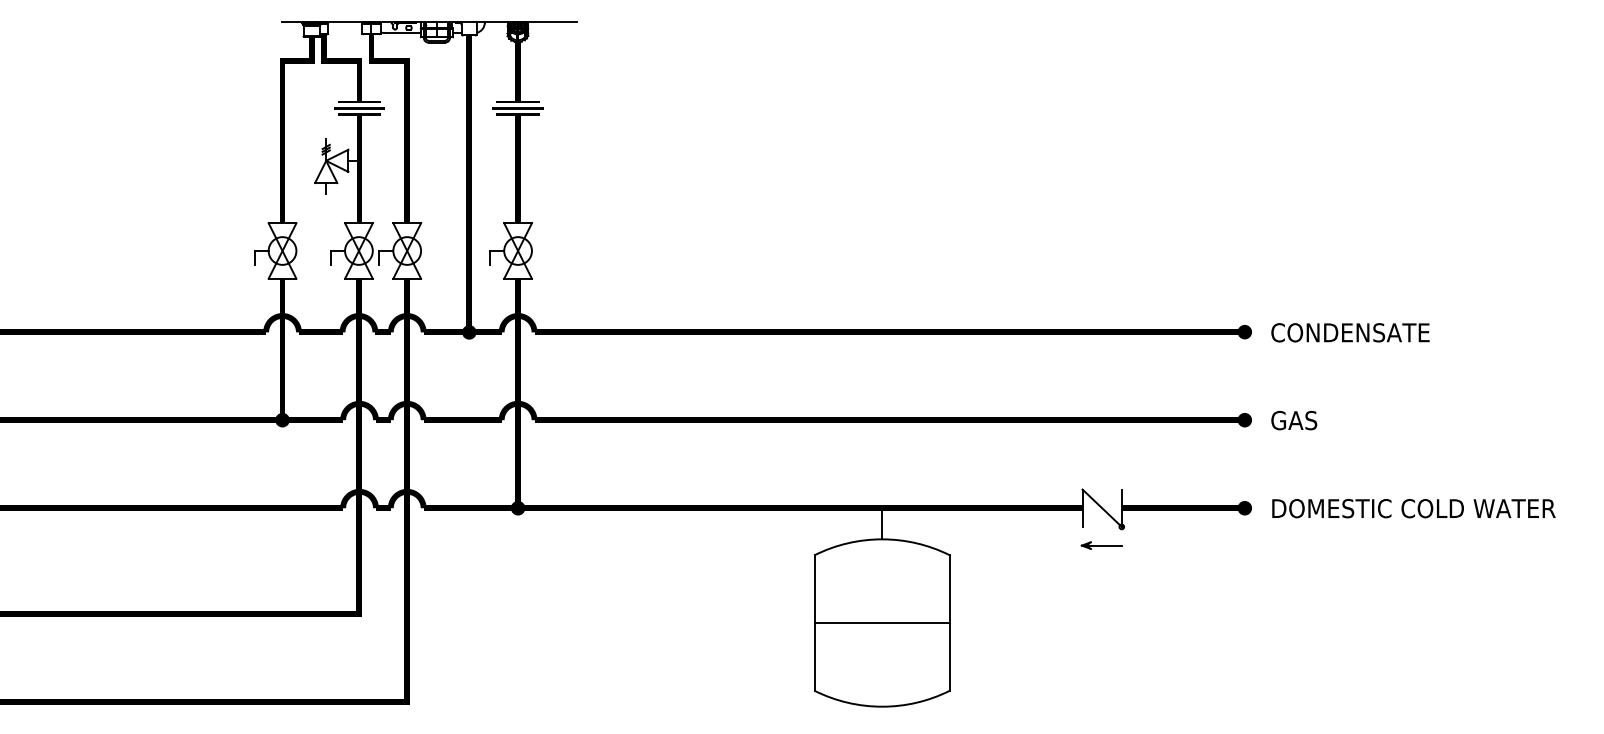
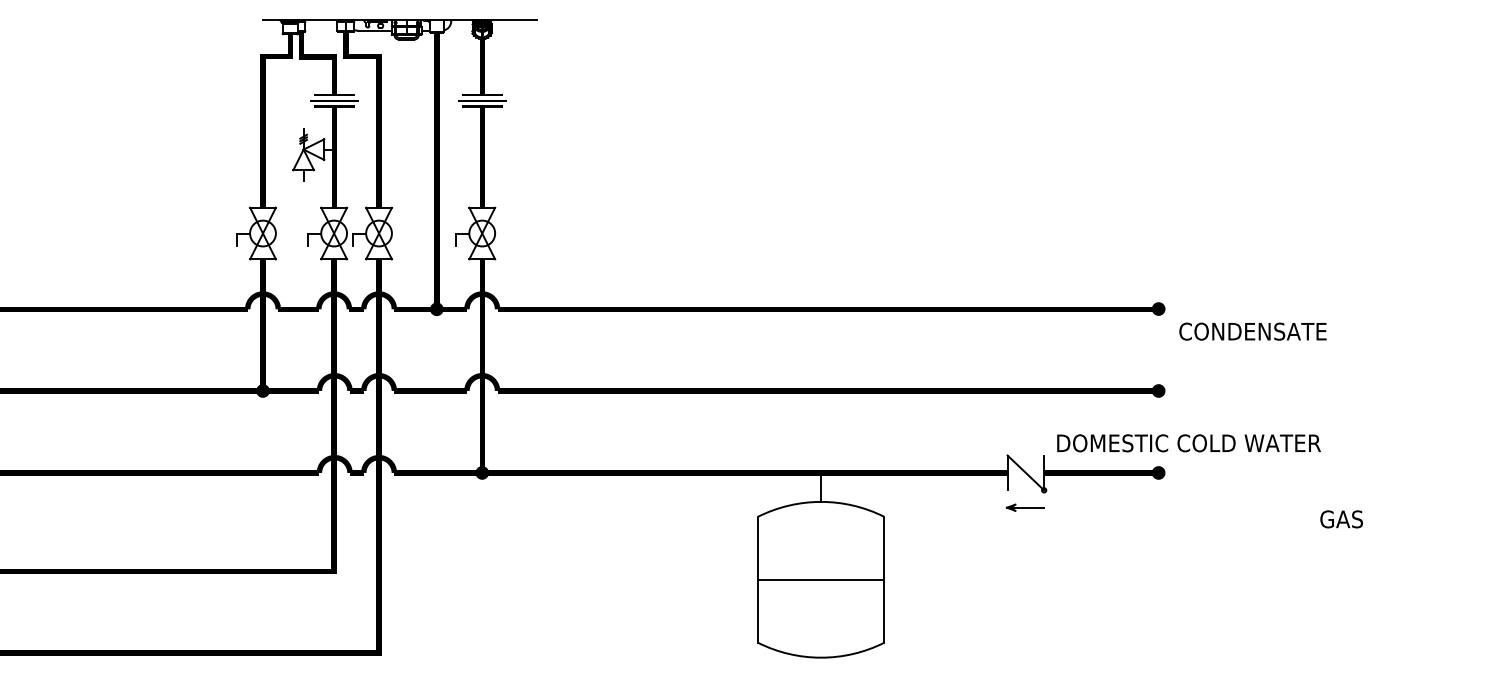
text: (1349, 332) -> (1252, 331), moved
text: (1294, 420) -> (1341, 519), moved
text: (1413, 508) -> (1188, 443), moved

